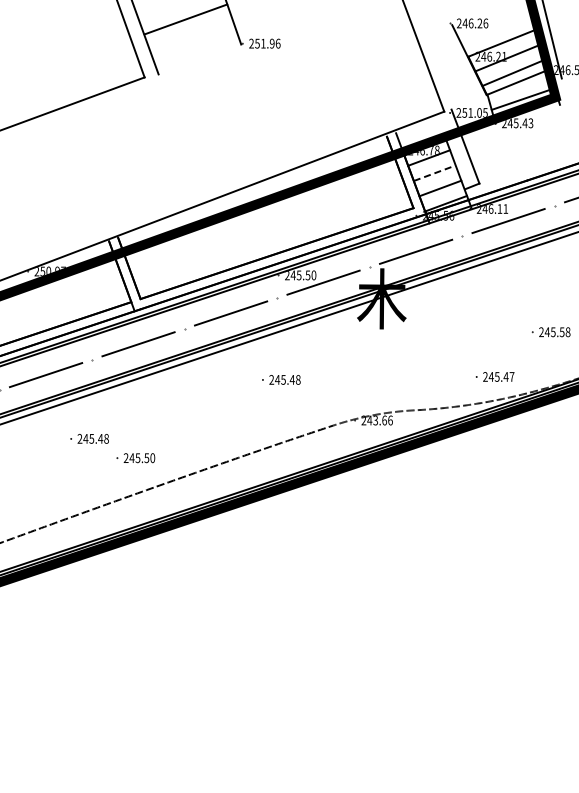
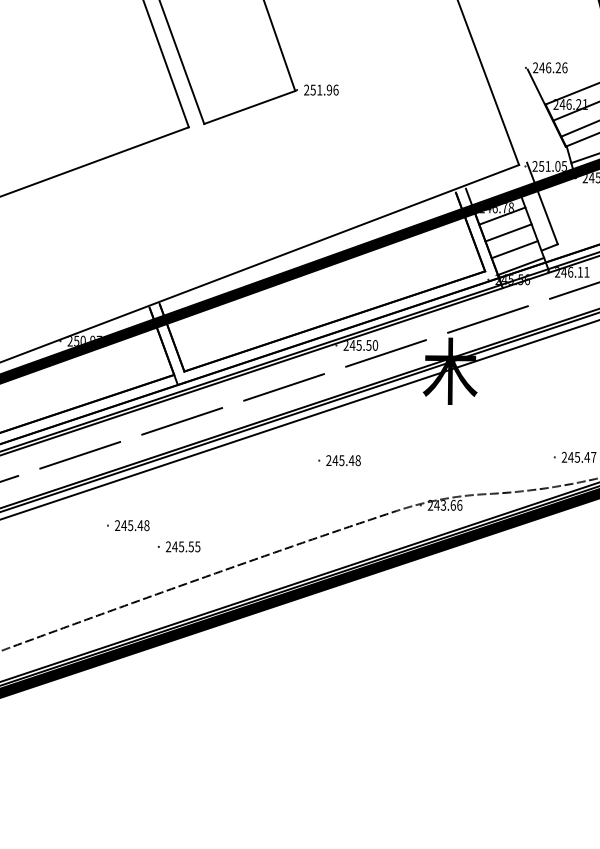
line: (185, 19) -> (249, 107), moved
line: (435, 173) -> (509, 233), dashed -> solid
text: (152, 457) -> (197, 546), 245.50 -> 245.55

